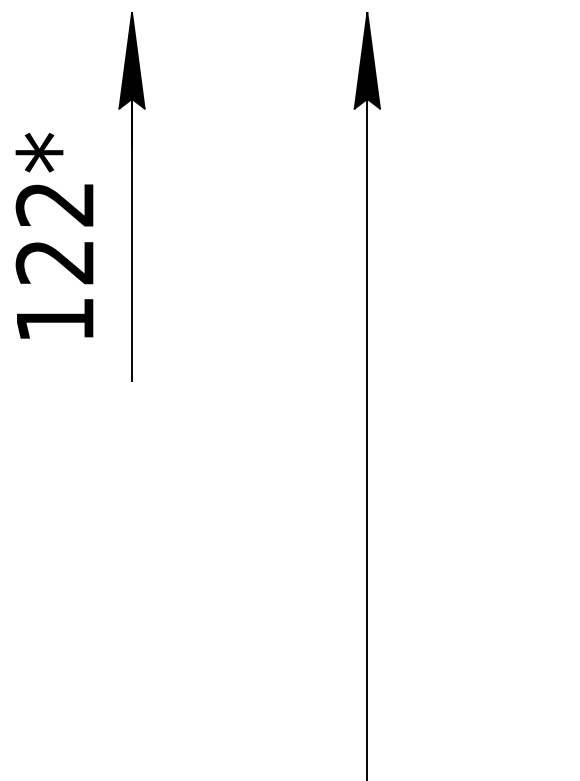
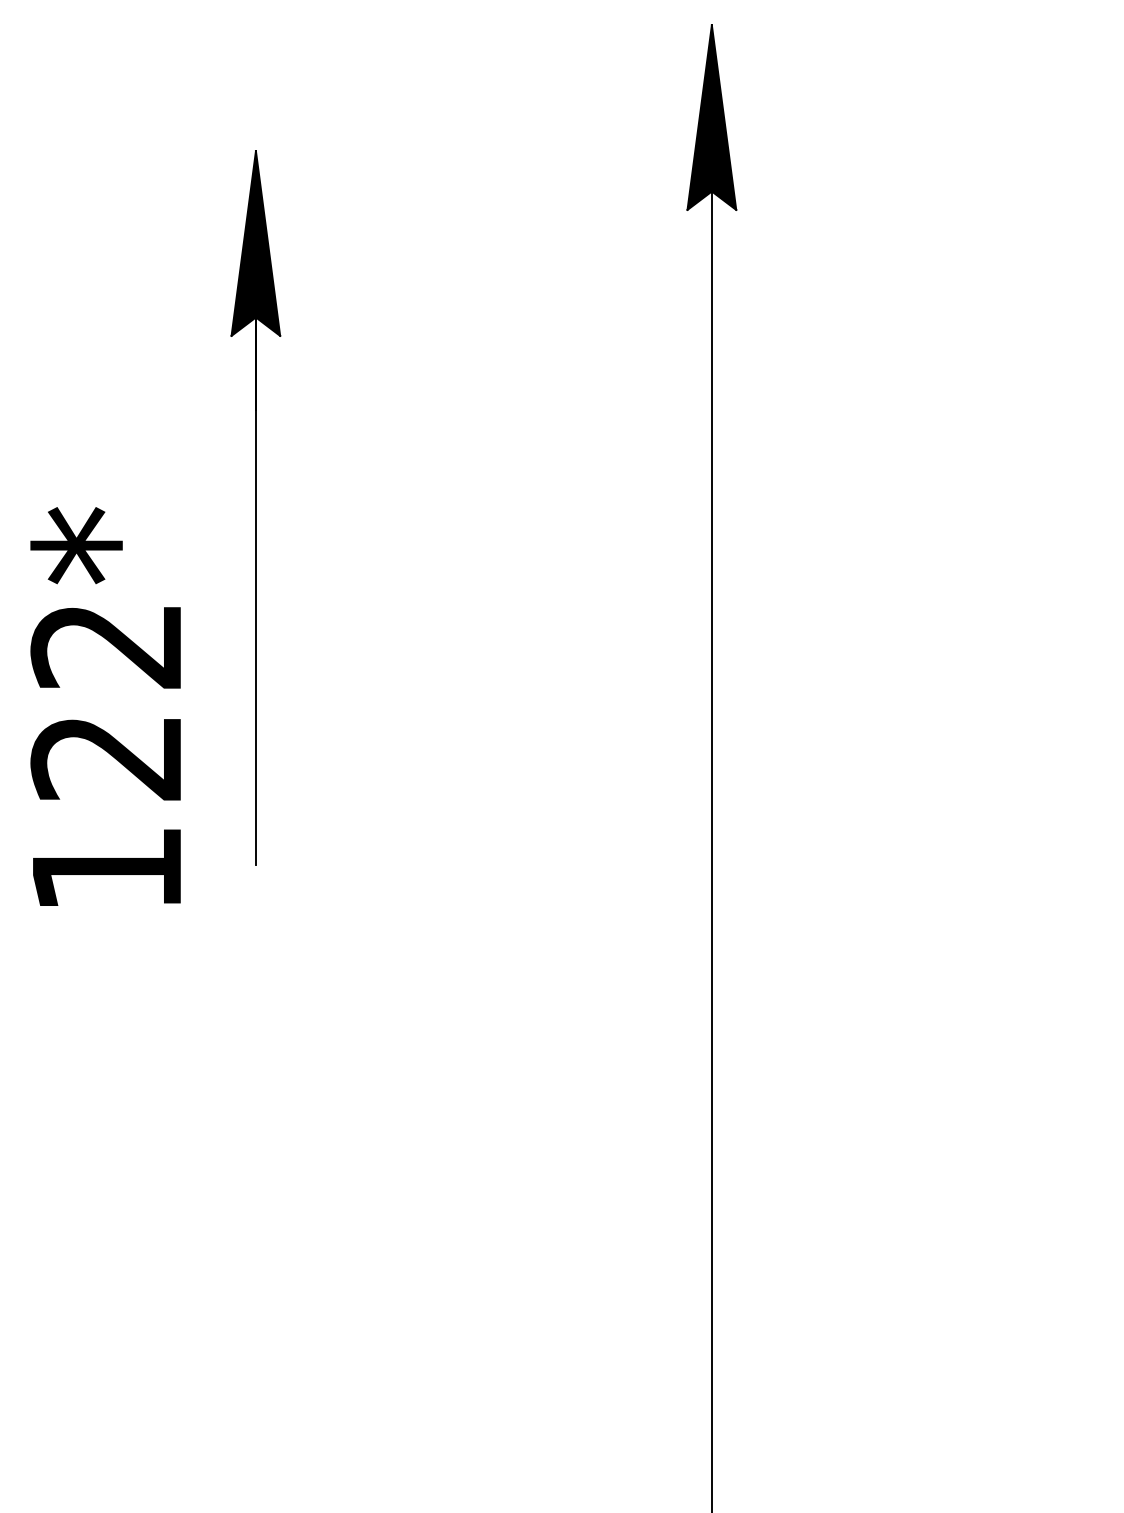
part: (131, 196) -> (254, 506), moved
text: (54, 235) -> (105, 706), moved

